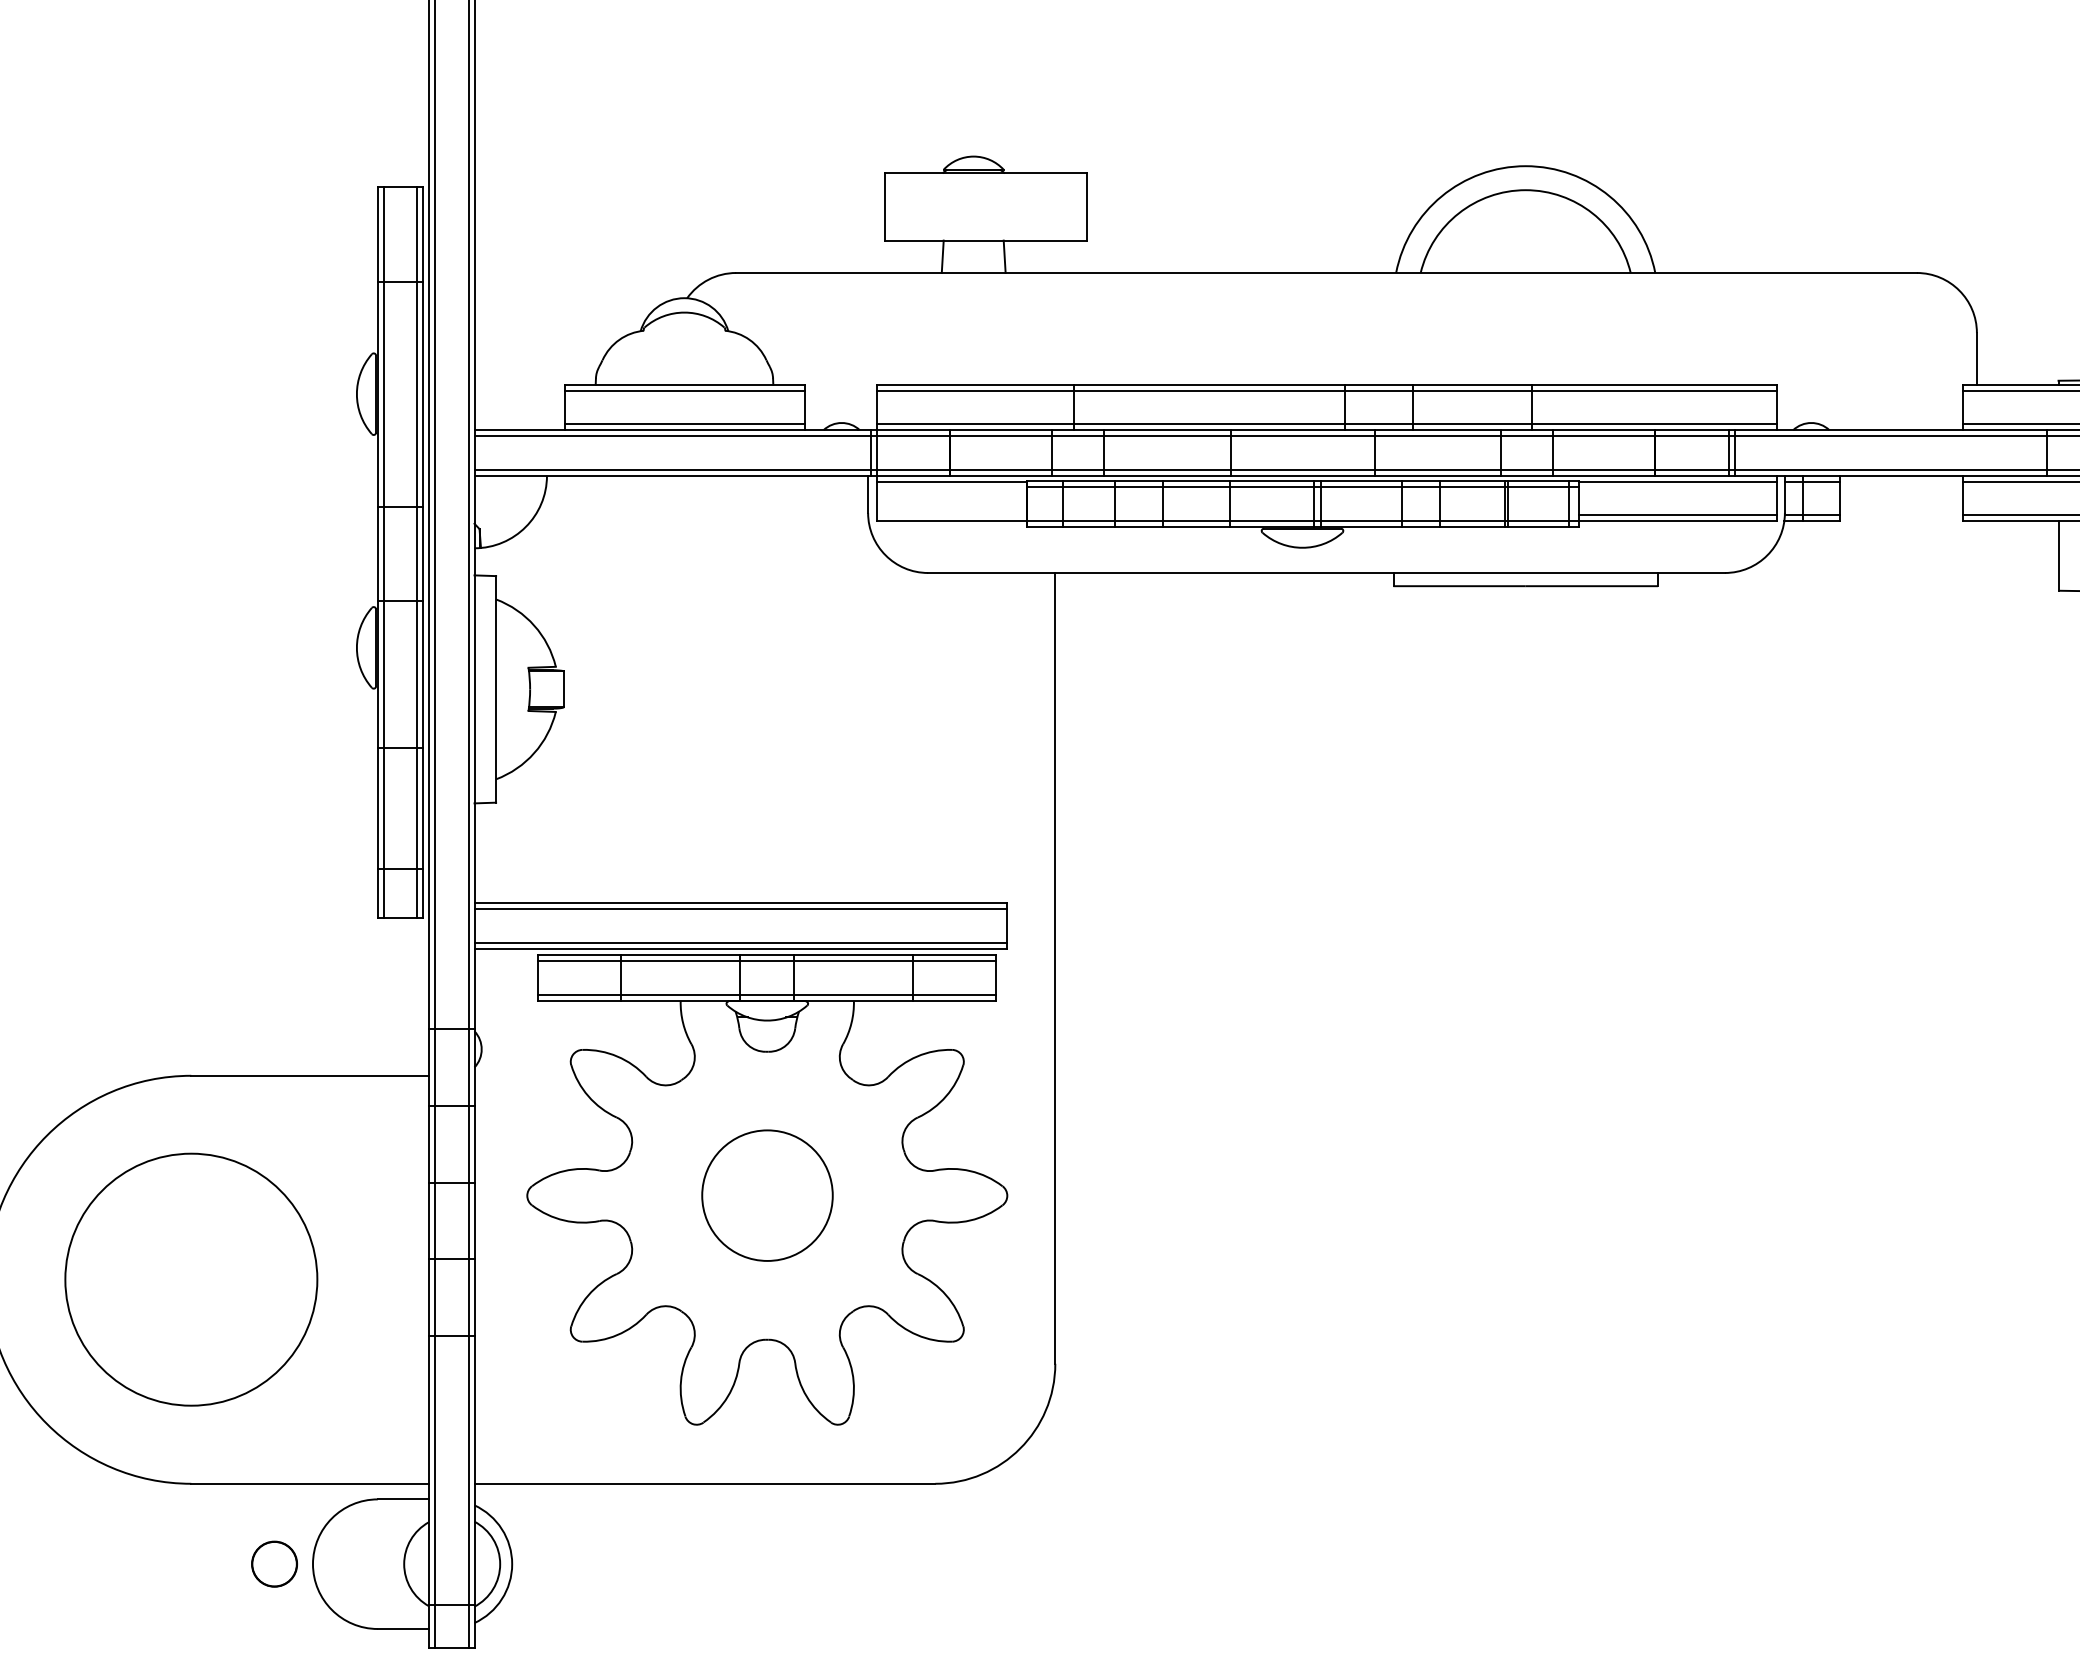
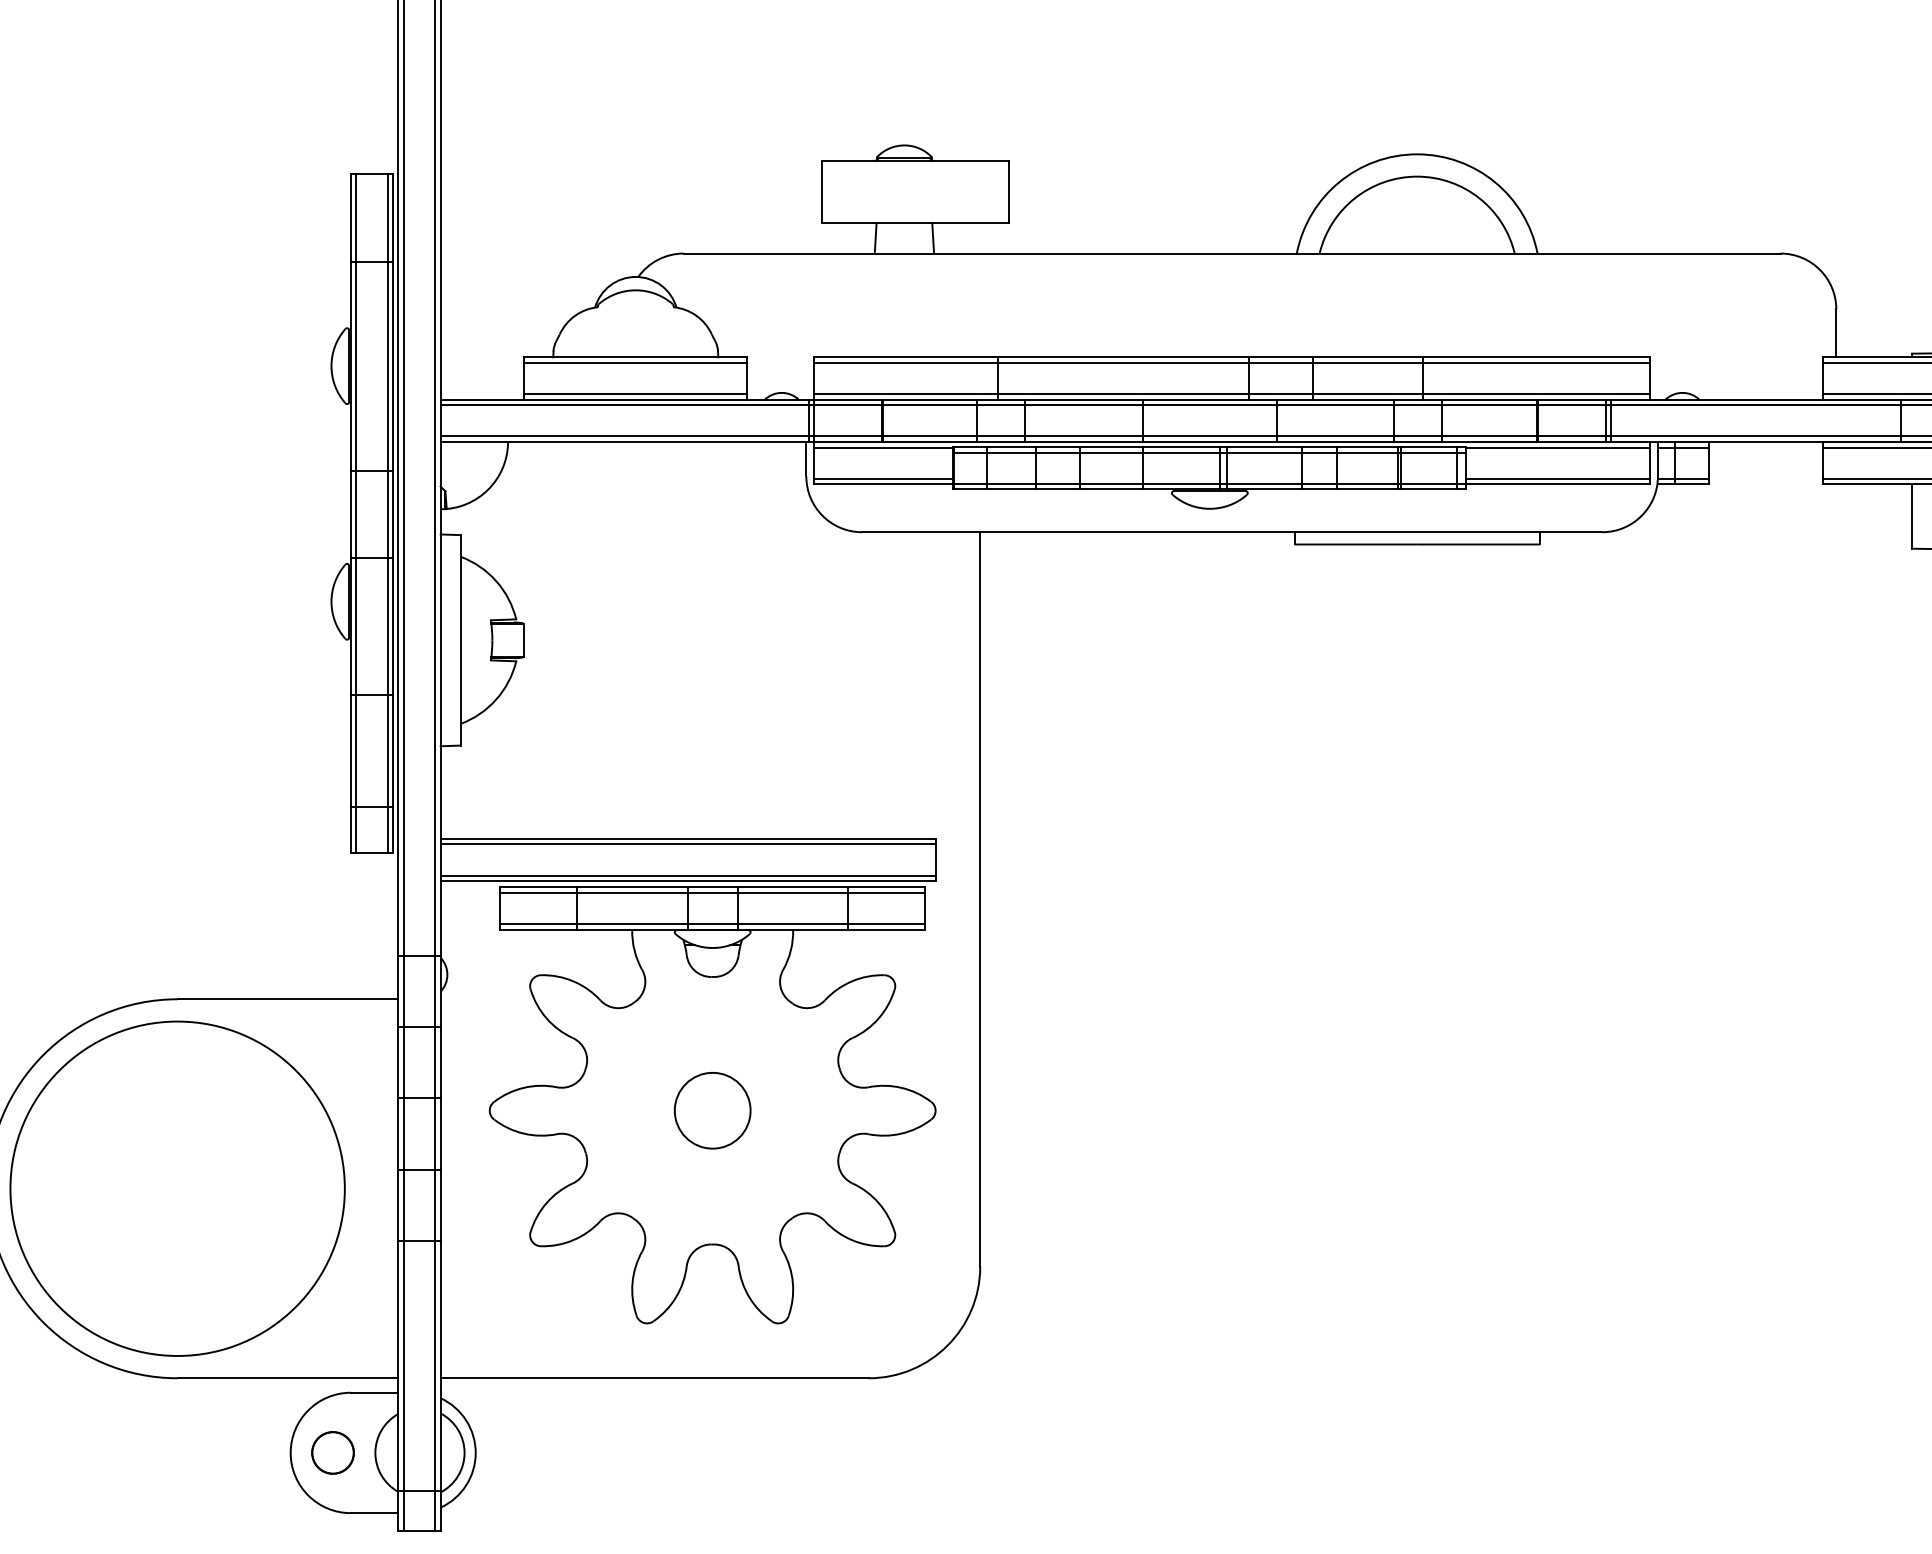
line: (951, 515) -> (883, 478), added
circle: (766, 1195) -> (711, 1110), size x0.62
circle: (191, 1279) -> (177, 1188), size x1.43
circle: (274, 1563) -> (332, 1452), moved

